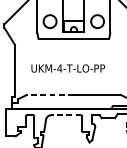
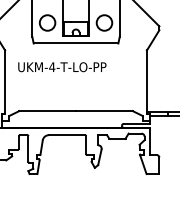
text: (68, 68) -> (62, 67), moved
line: (50, 95) -> (47, 111), dashed -> solid
line: (65, 115) -> (66, 135), dashed -> solid

